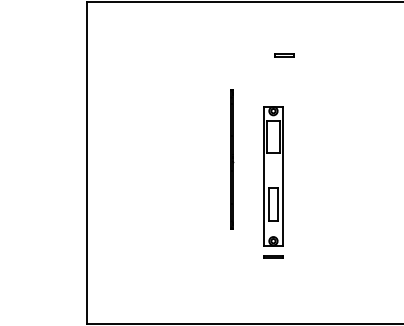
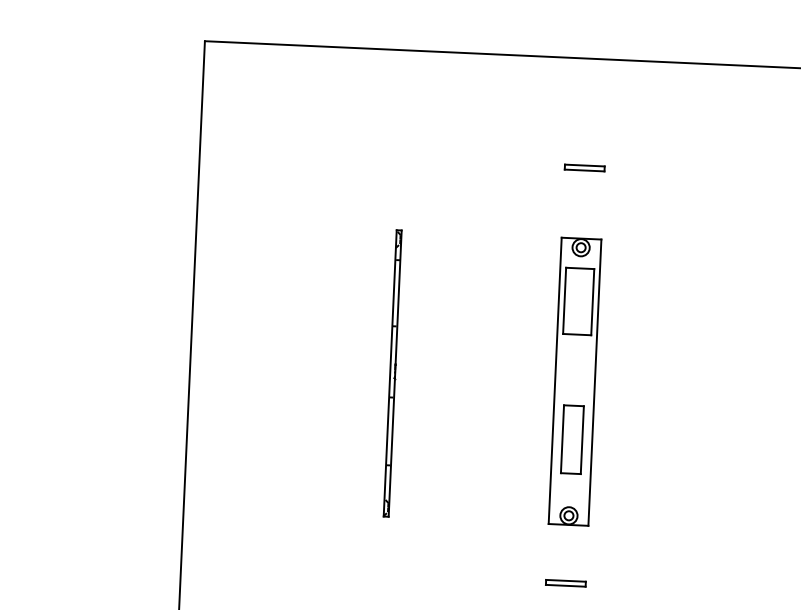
line: (284, 54) -> (584, 165), moved
line: (232, 159) -> (393, 374), moved
part: (273, 176) -> (575, 382), moved

